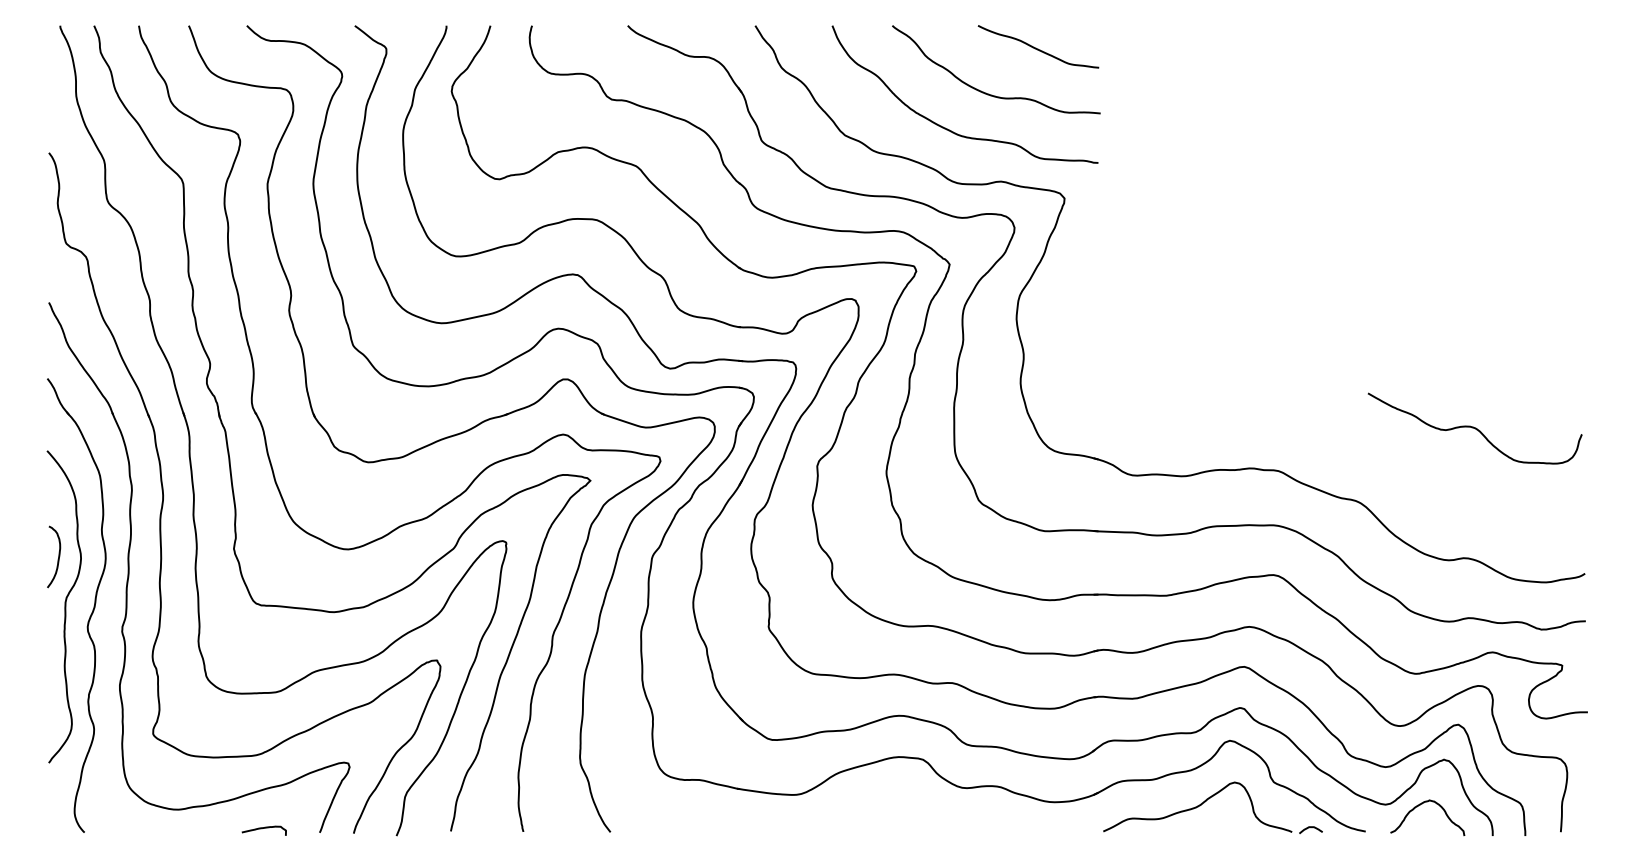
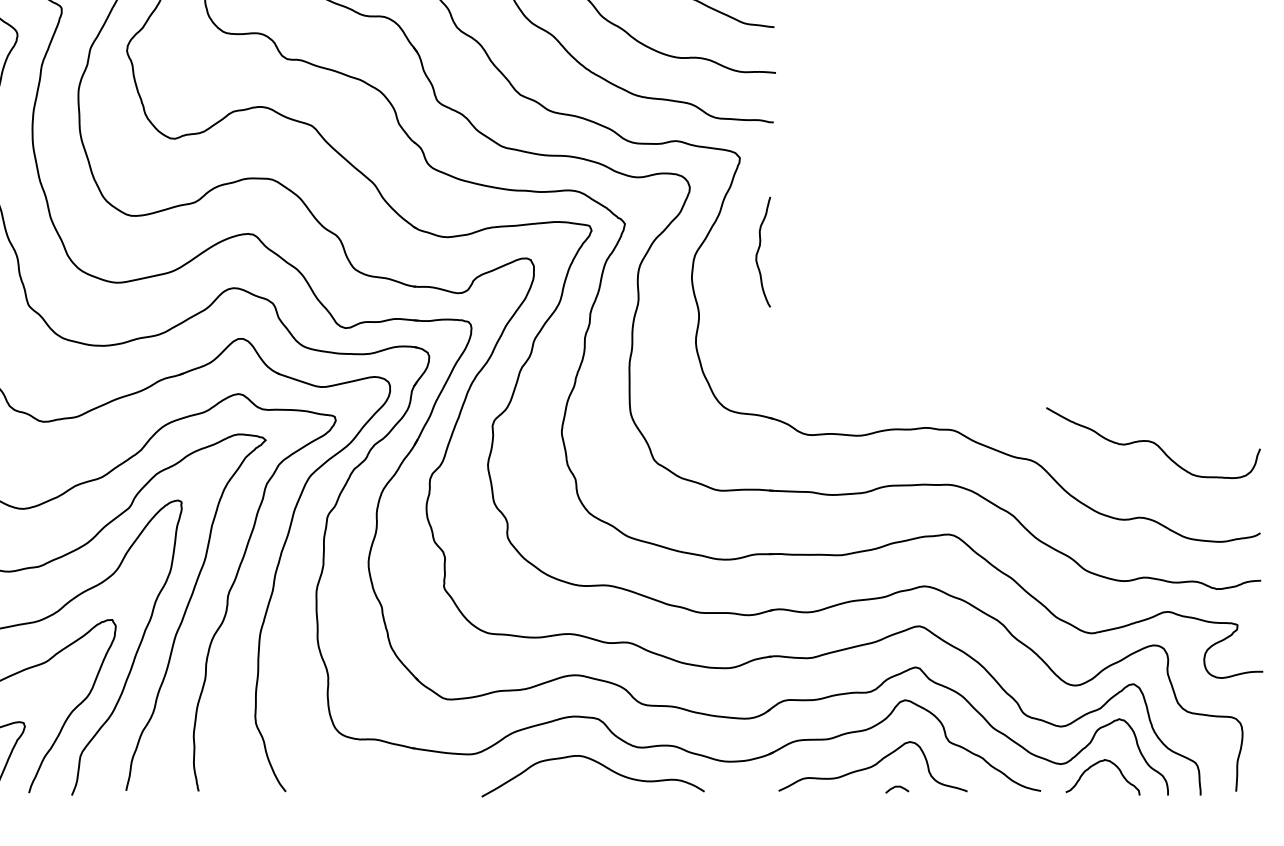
curve: (1083, 292) -> (758, 251), added
curve: (1474, 428) -> (1152, 442), moved
curve: (924, 805) -> (599, 764), added
curve: (1310, 828) -> (896, 787), moved

